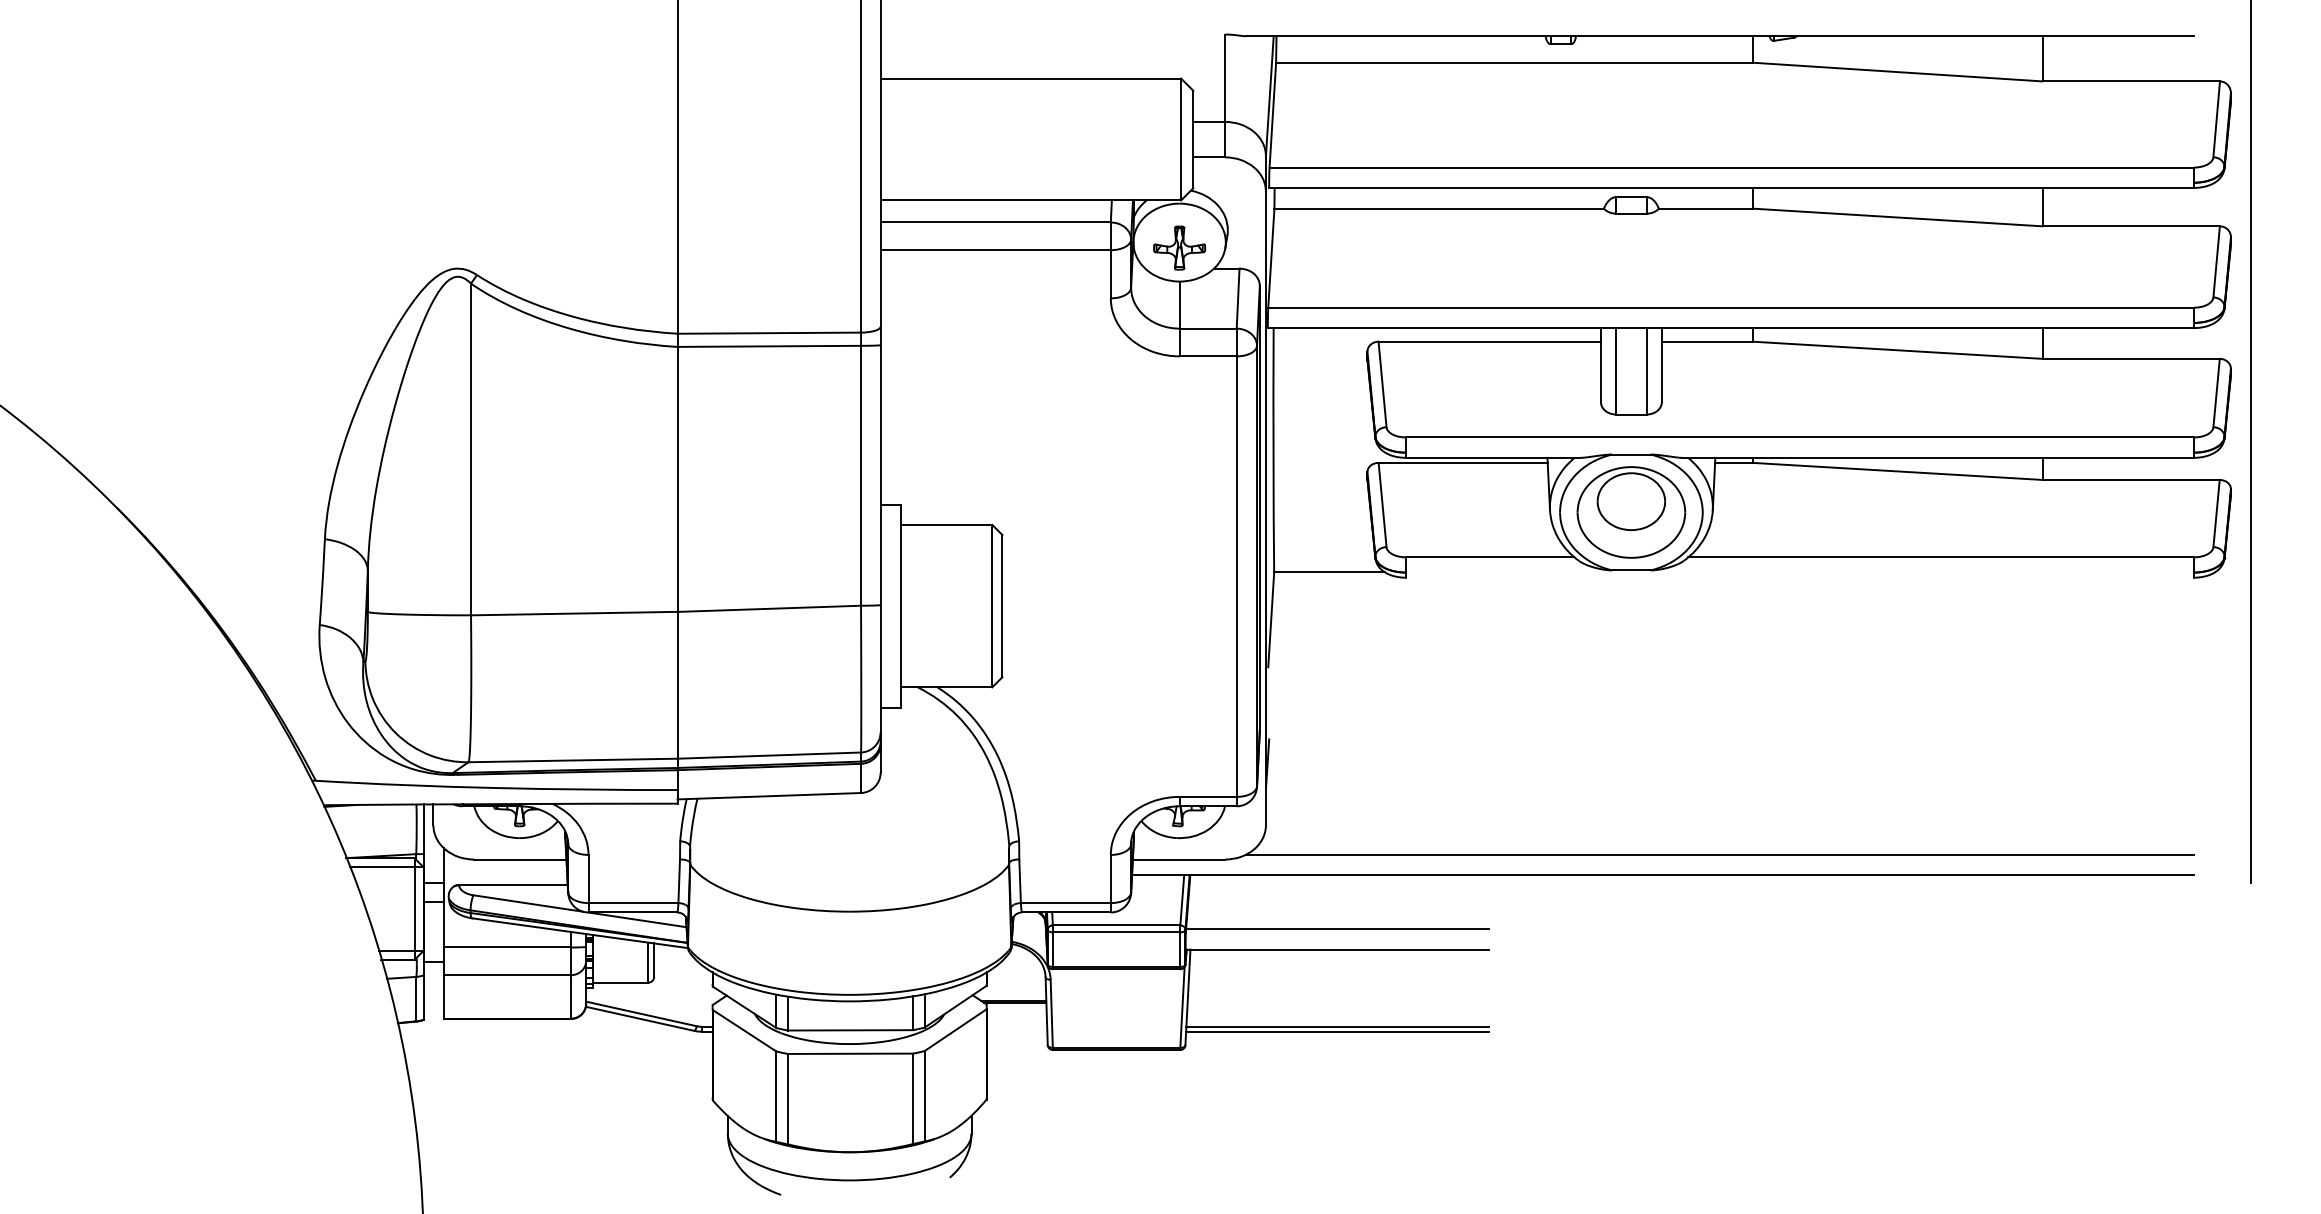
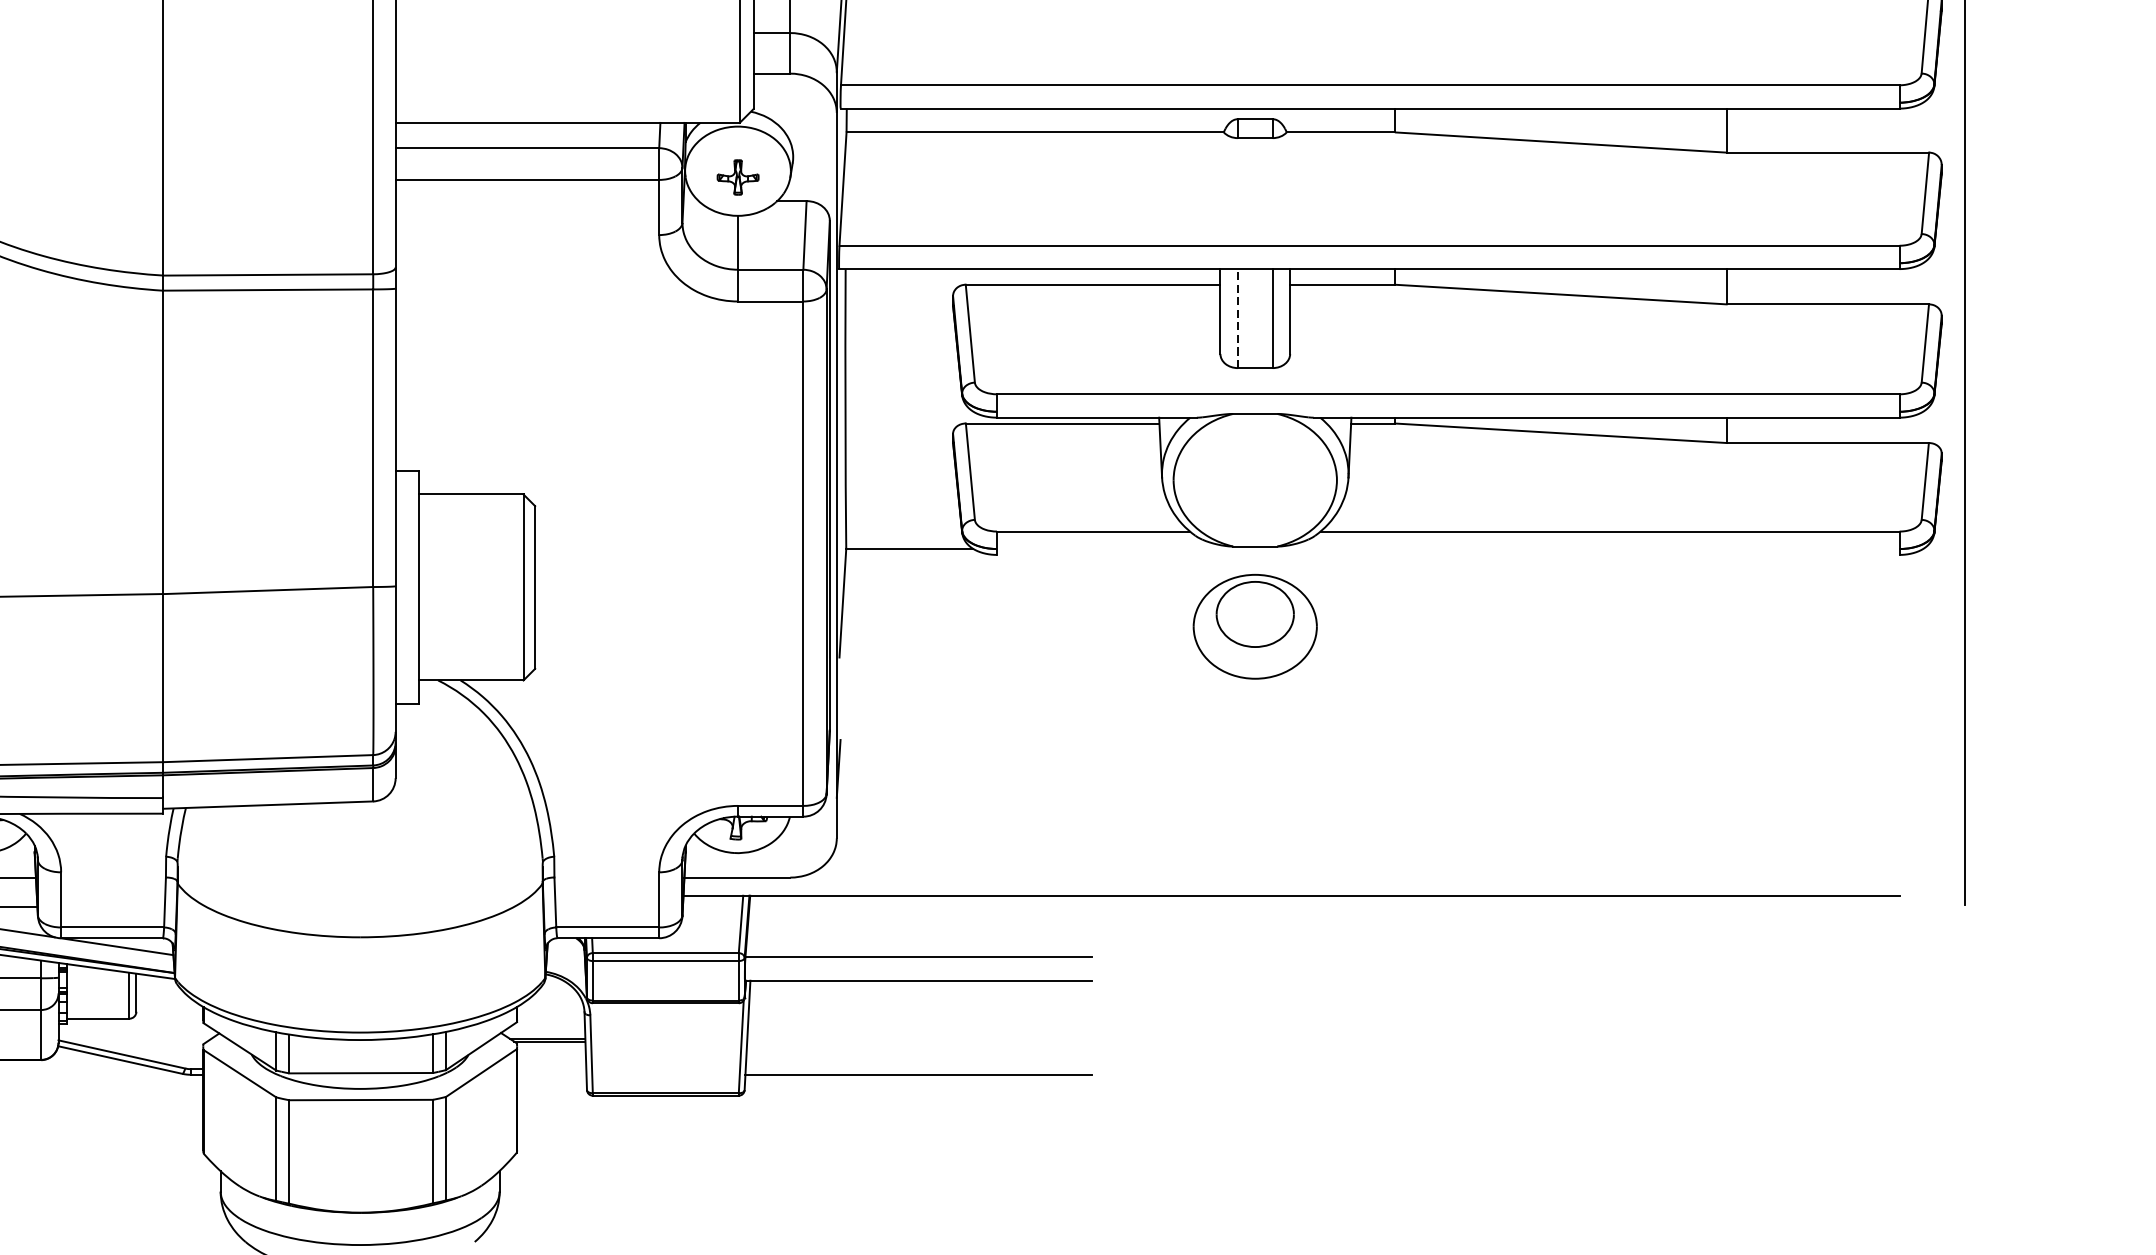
part: (1179, 247) -> (737, 176), size x0.7
line: (1616, 370) -> (1238, 317), solid -> dashed
part: (1631, 512) -> (1255, 626), moved
line: (1719, 854) -> (1356, 871), removed
line: (1337, 1026) -> (918, 1068), removed

